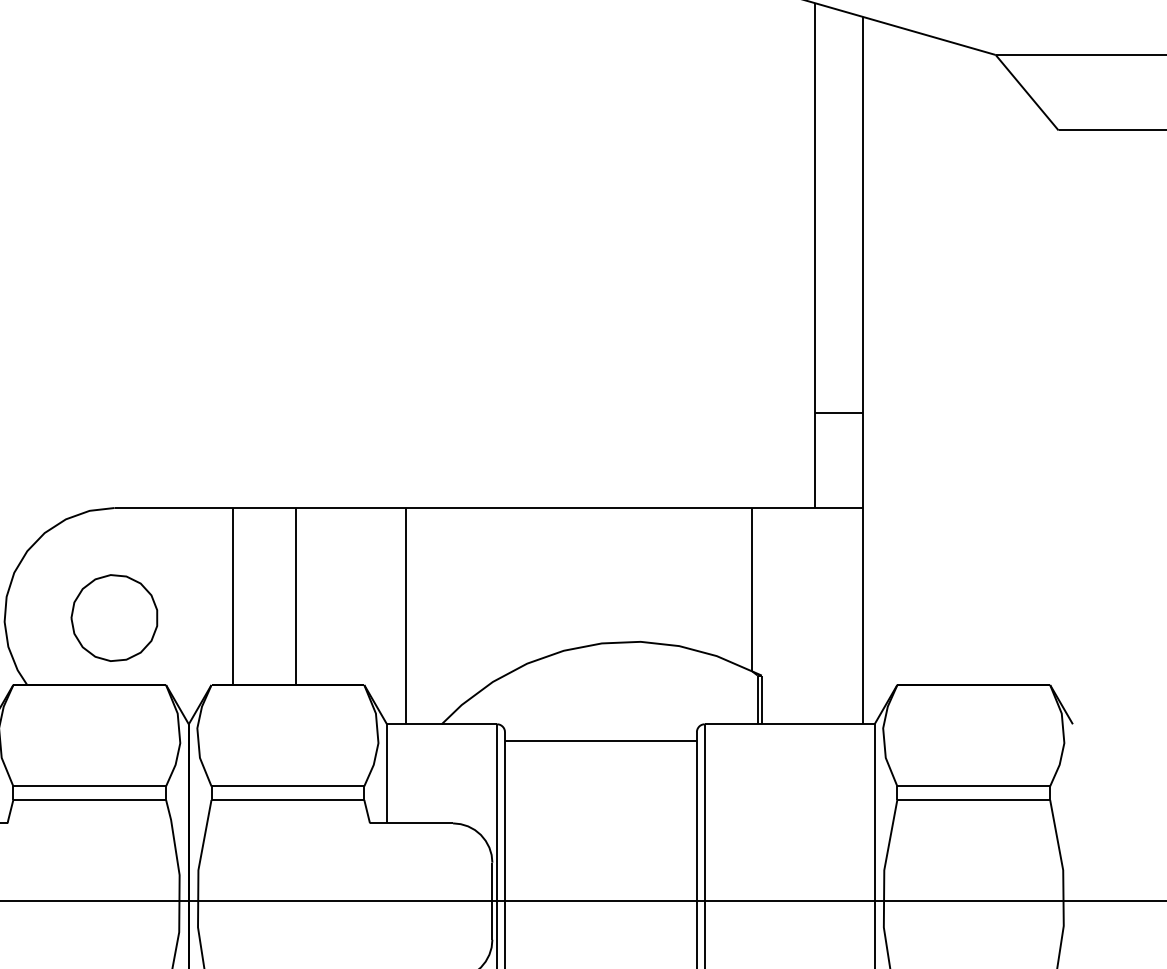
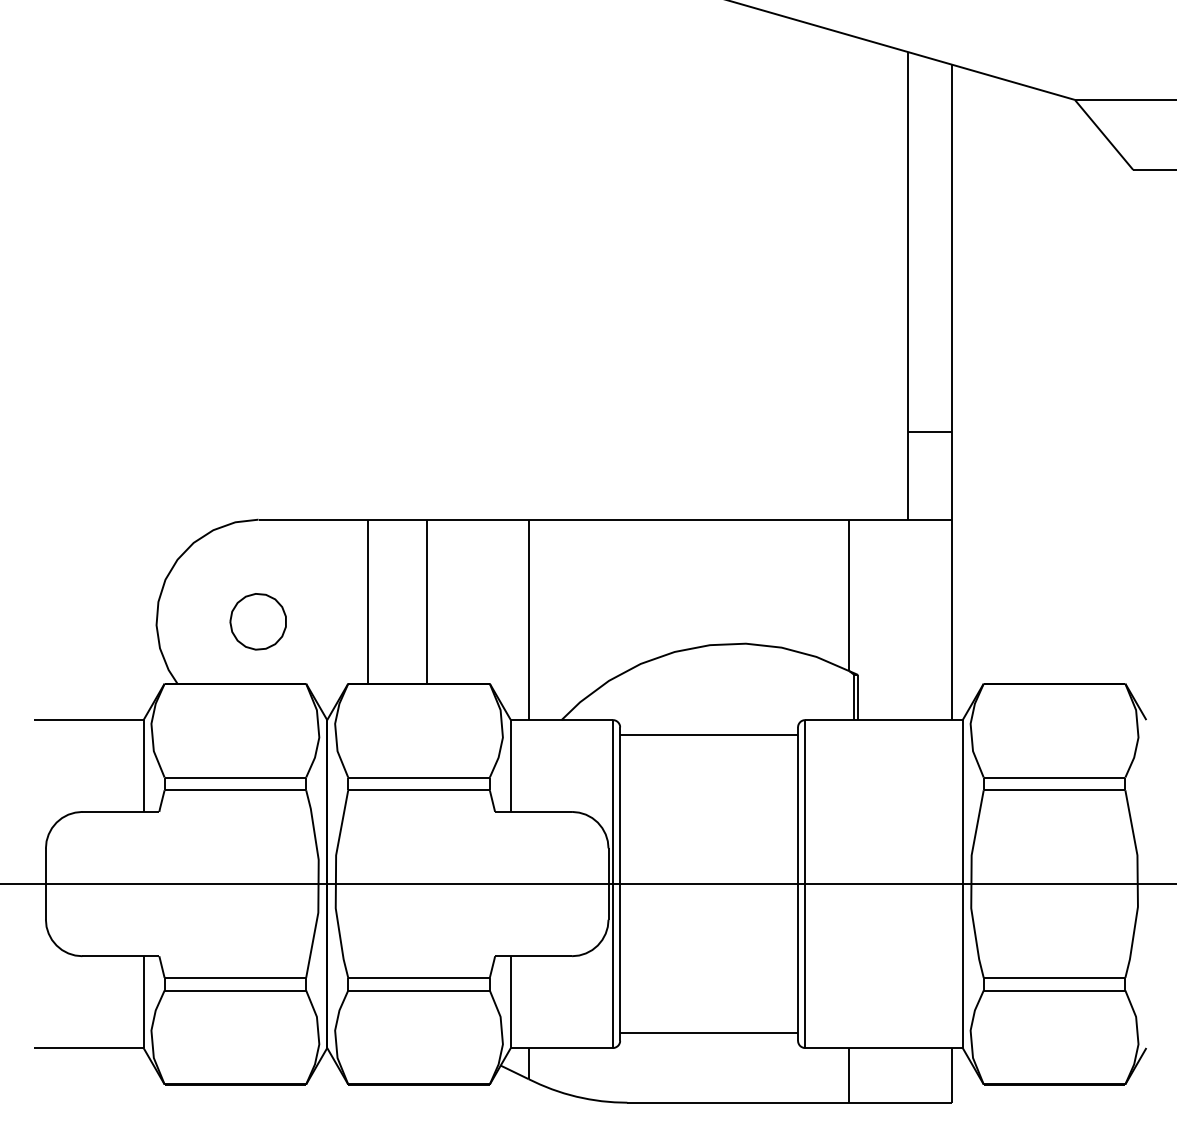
part: (113, 617) -> (257, 621), size x0.7

